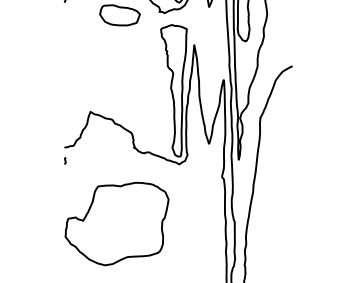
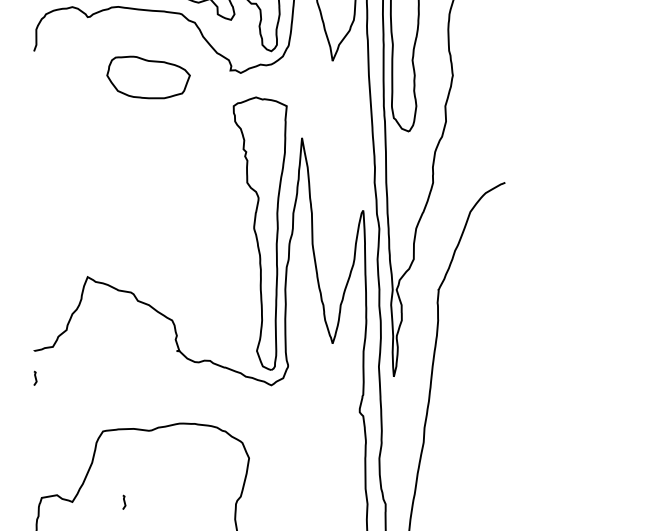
line: (108, 220) -> (124, 501), added

